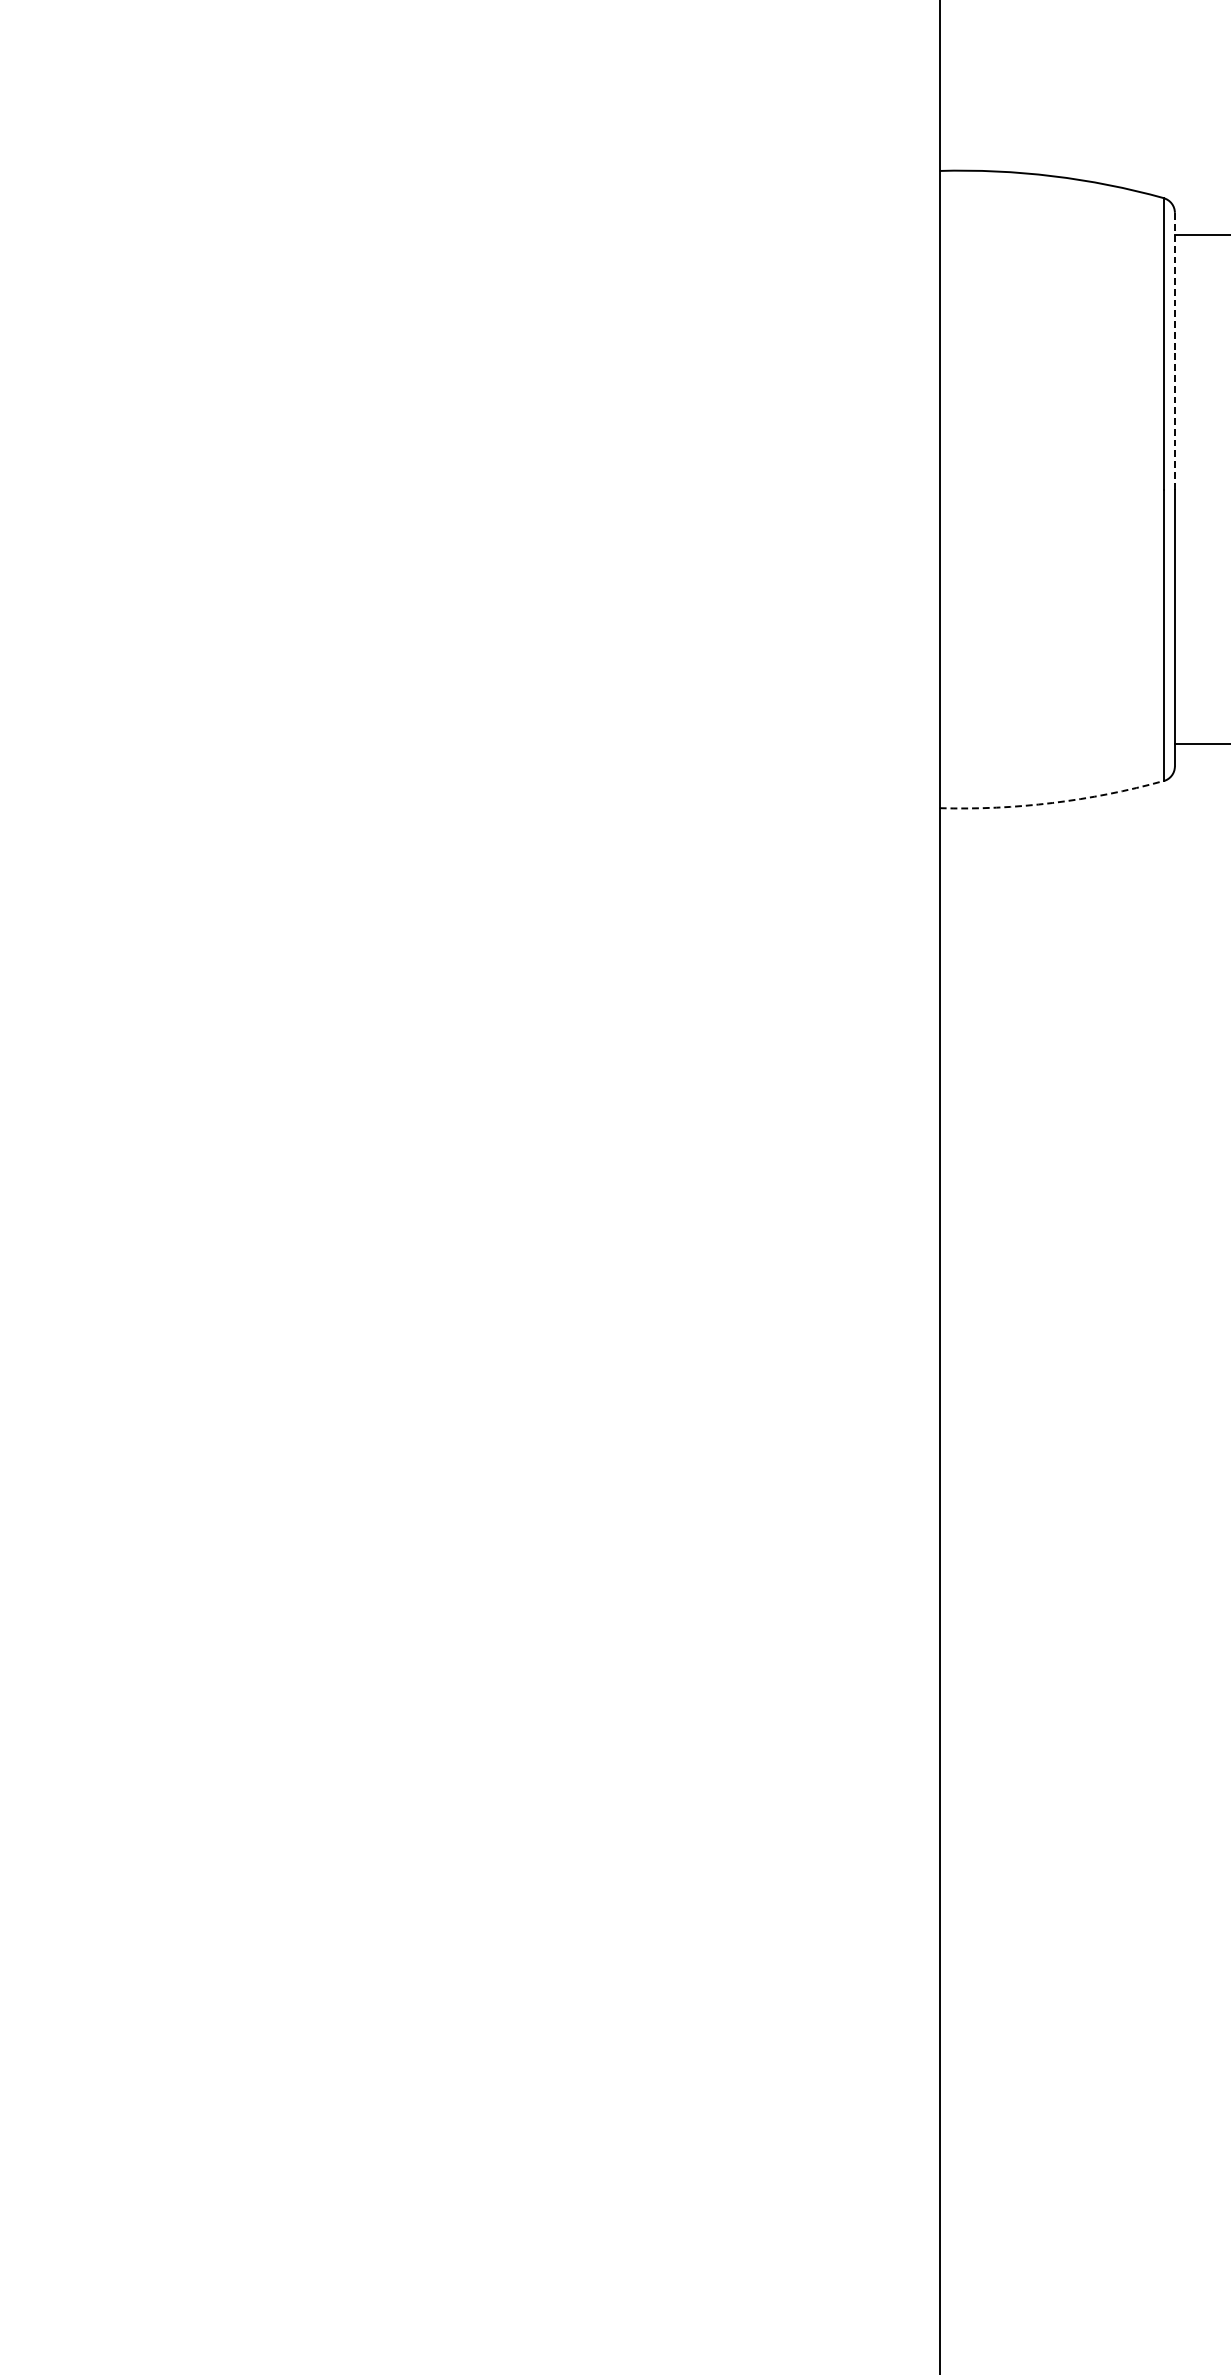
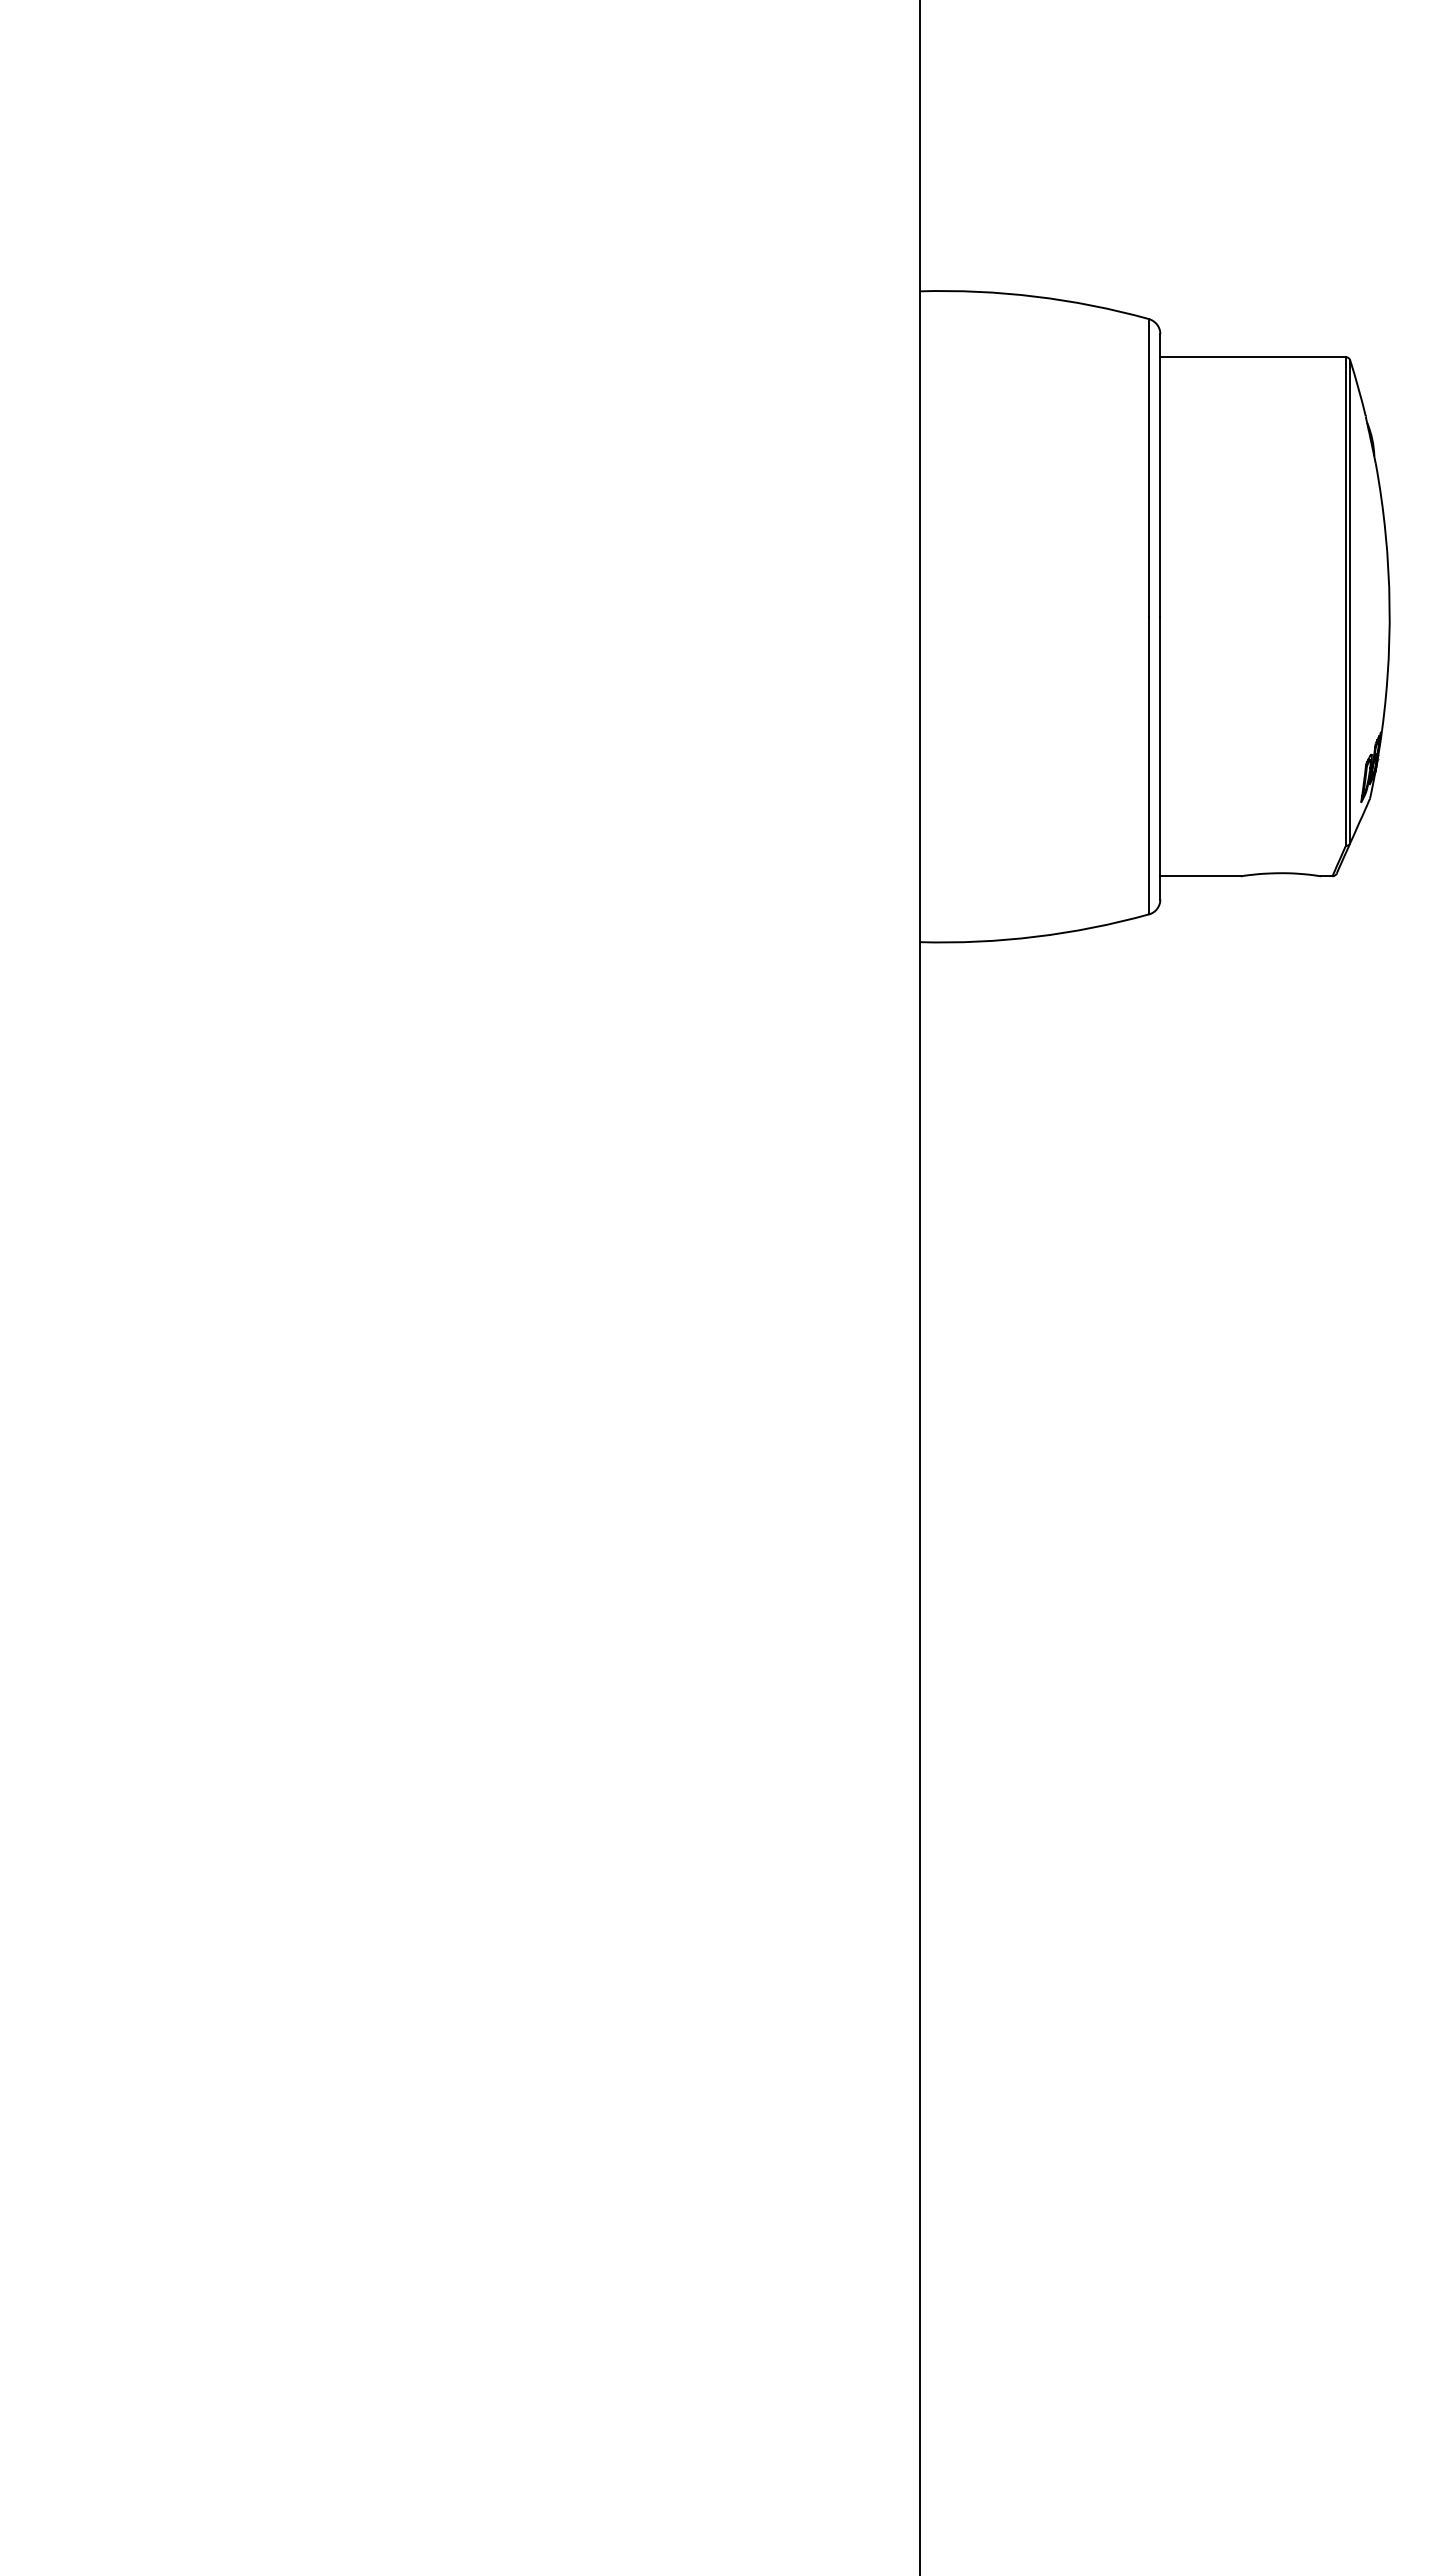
line: (1175, 350) -> (1160, 474), dashed -> solid
arc: (1052, 802) -> (1035, 936), dashed -> solid

